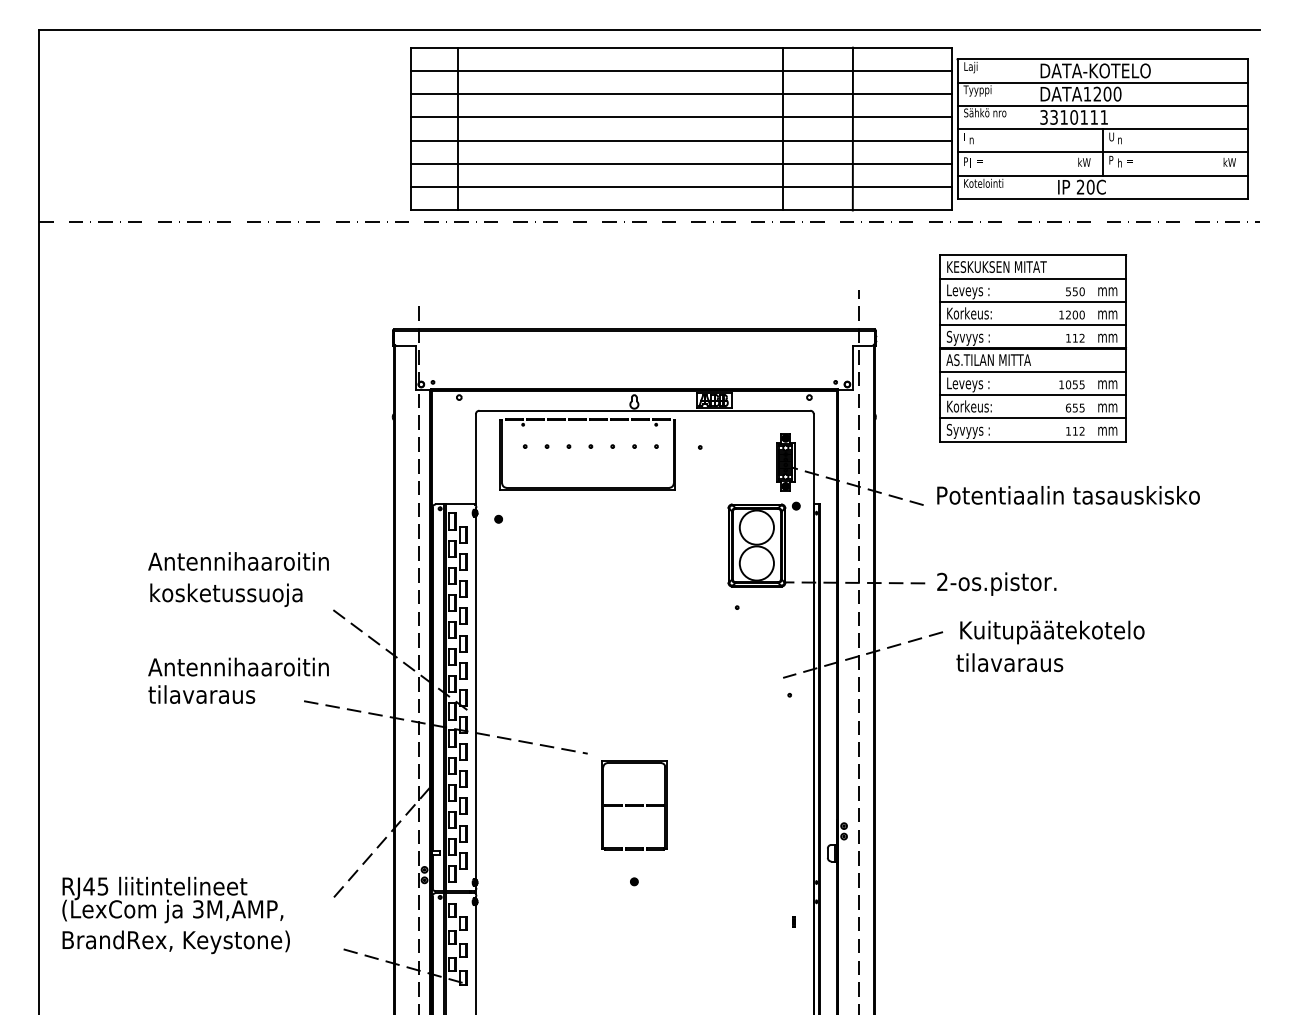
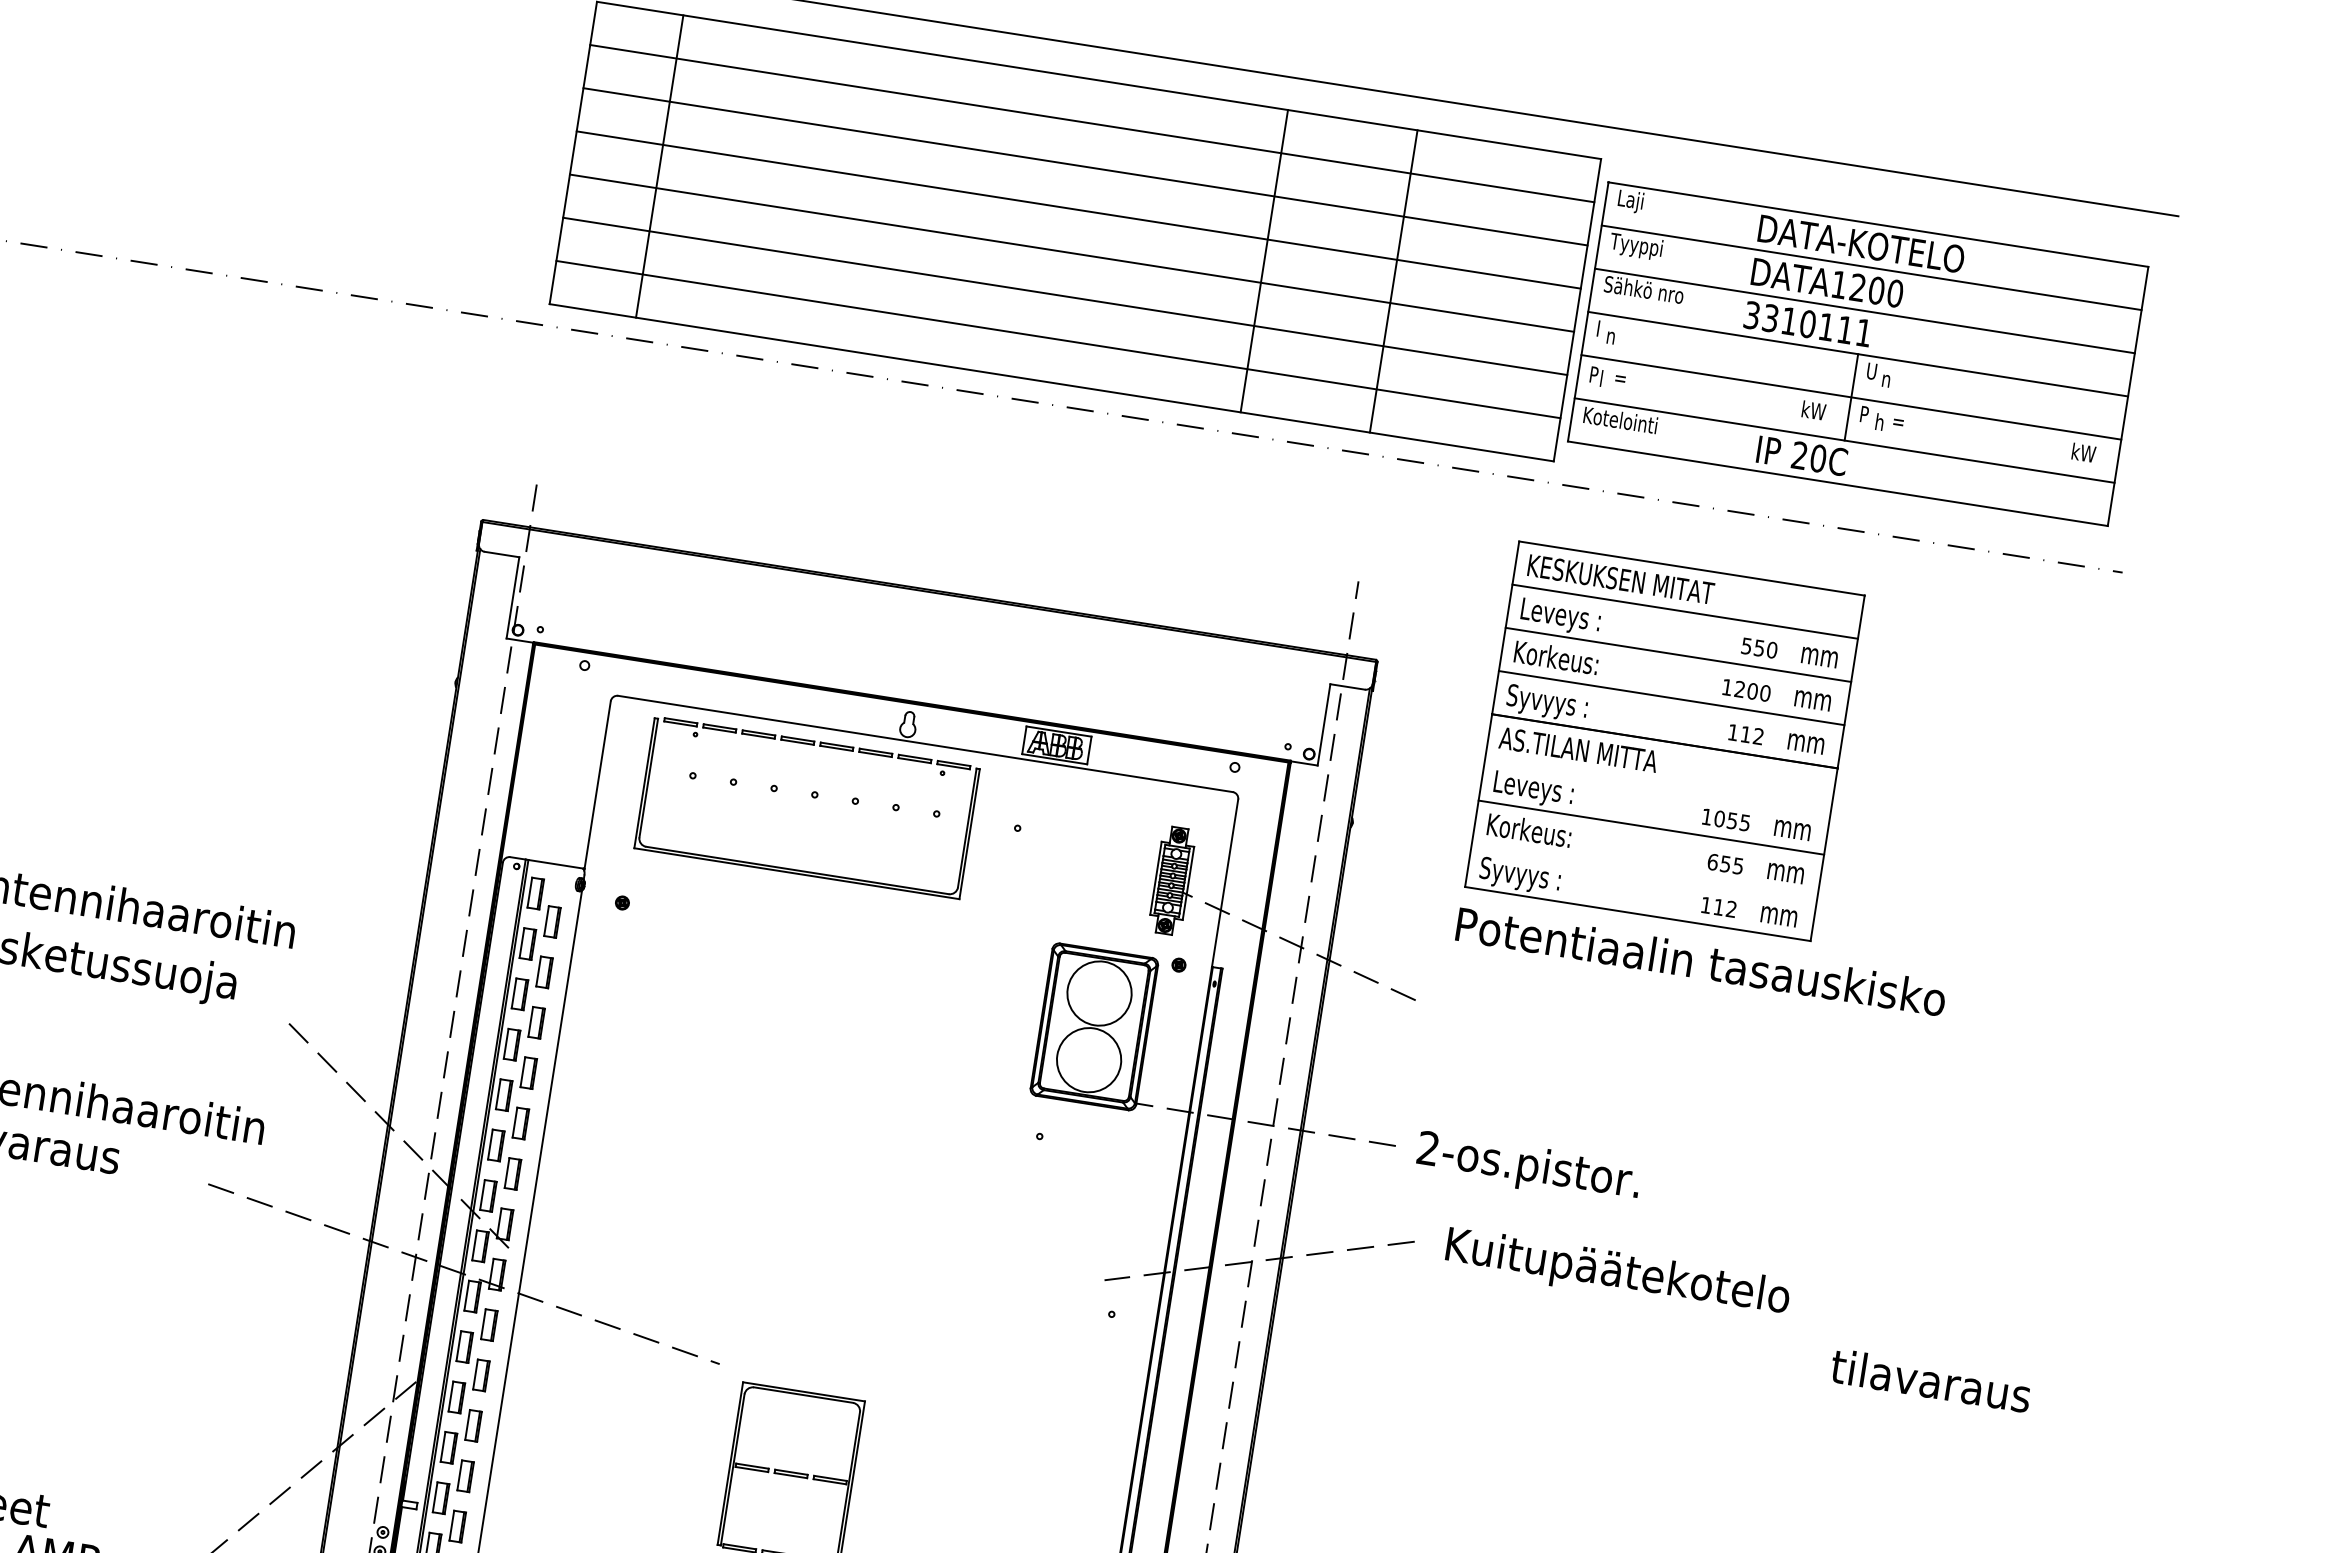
line: (1033, 371) -> (1658, 784), removed
line: (1033, 418) -> (1644, 871), removed
text: (1068, 495) -> (1701, 961), moved
text: (1009, 662) -> (1930, 1380), moved

